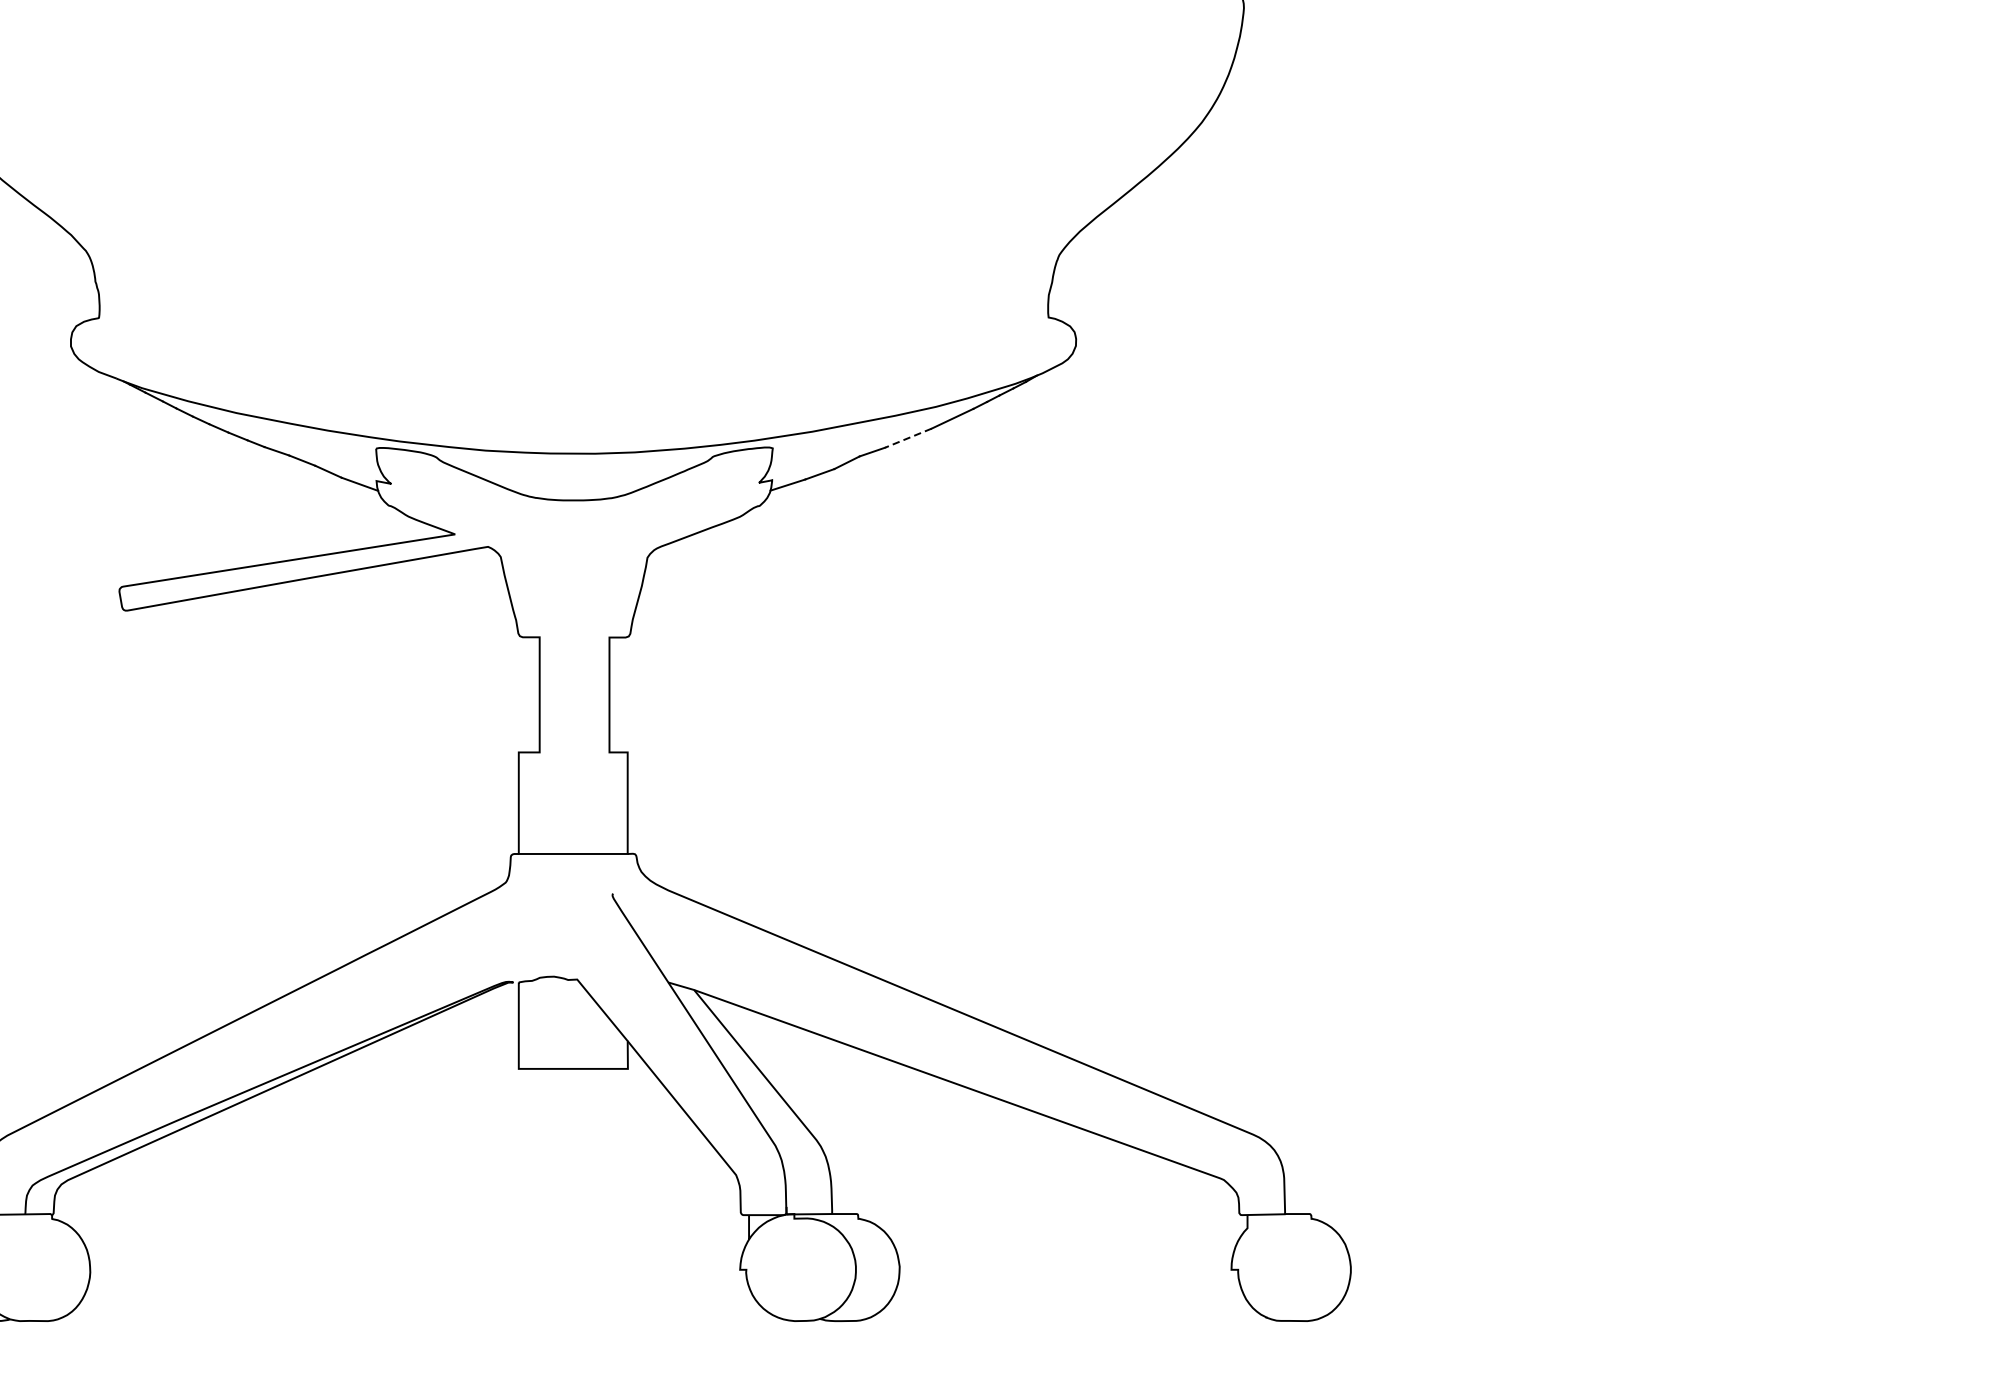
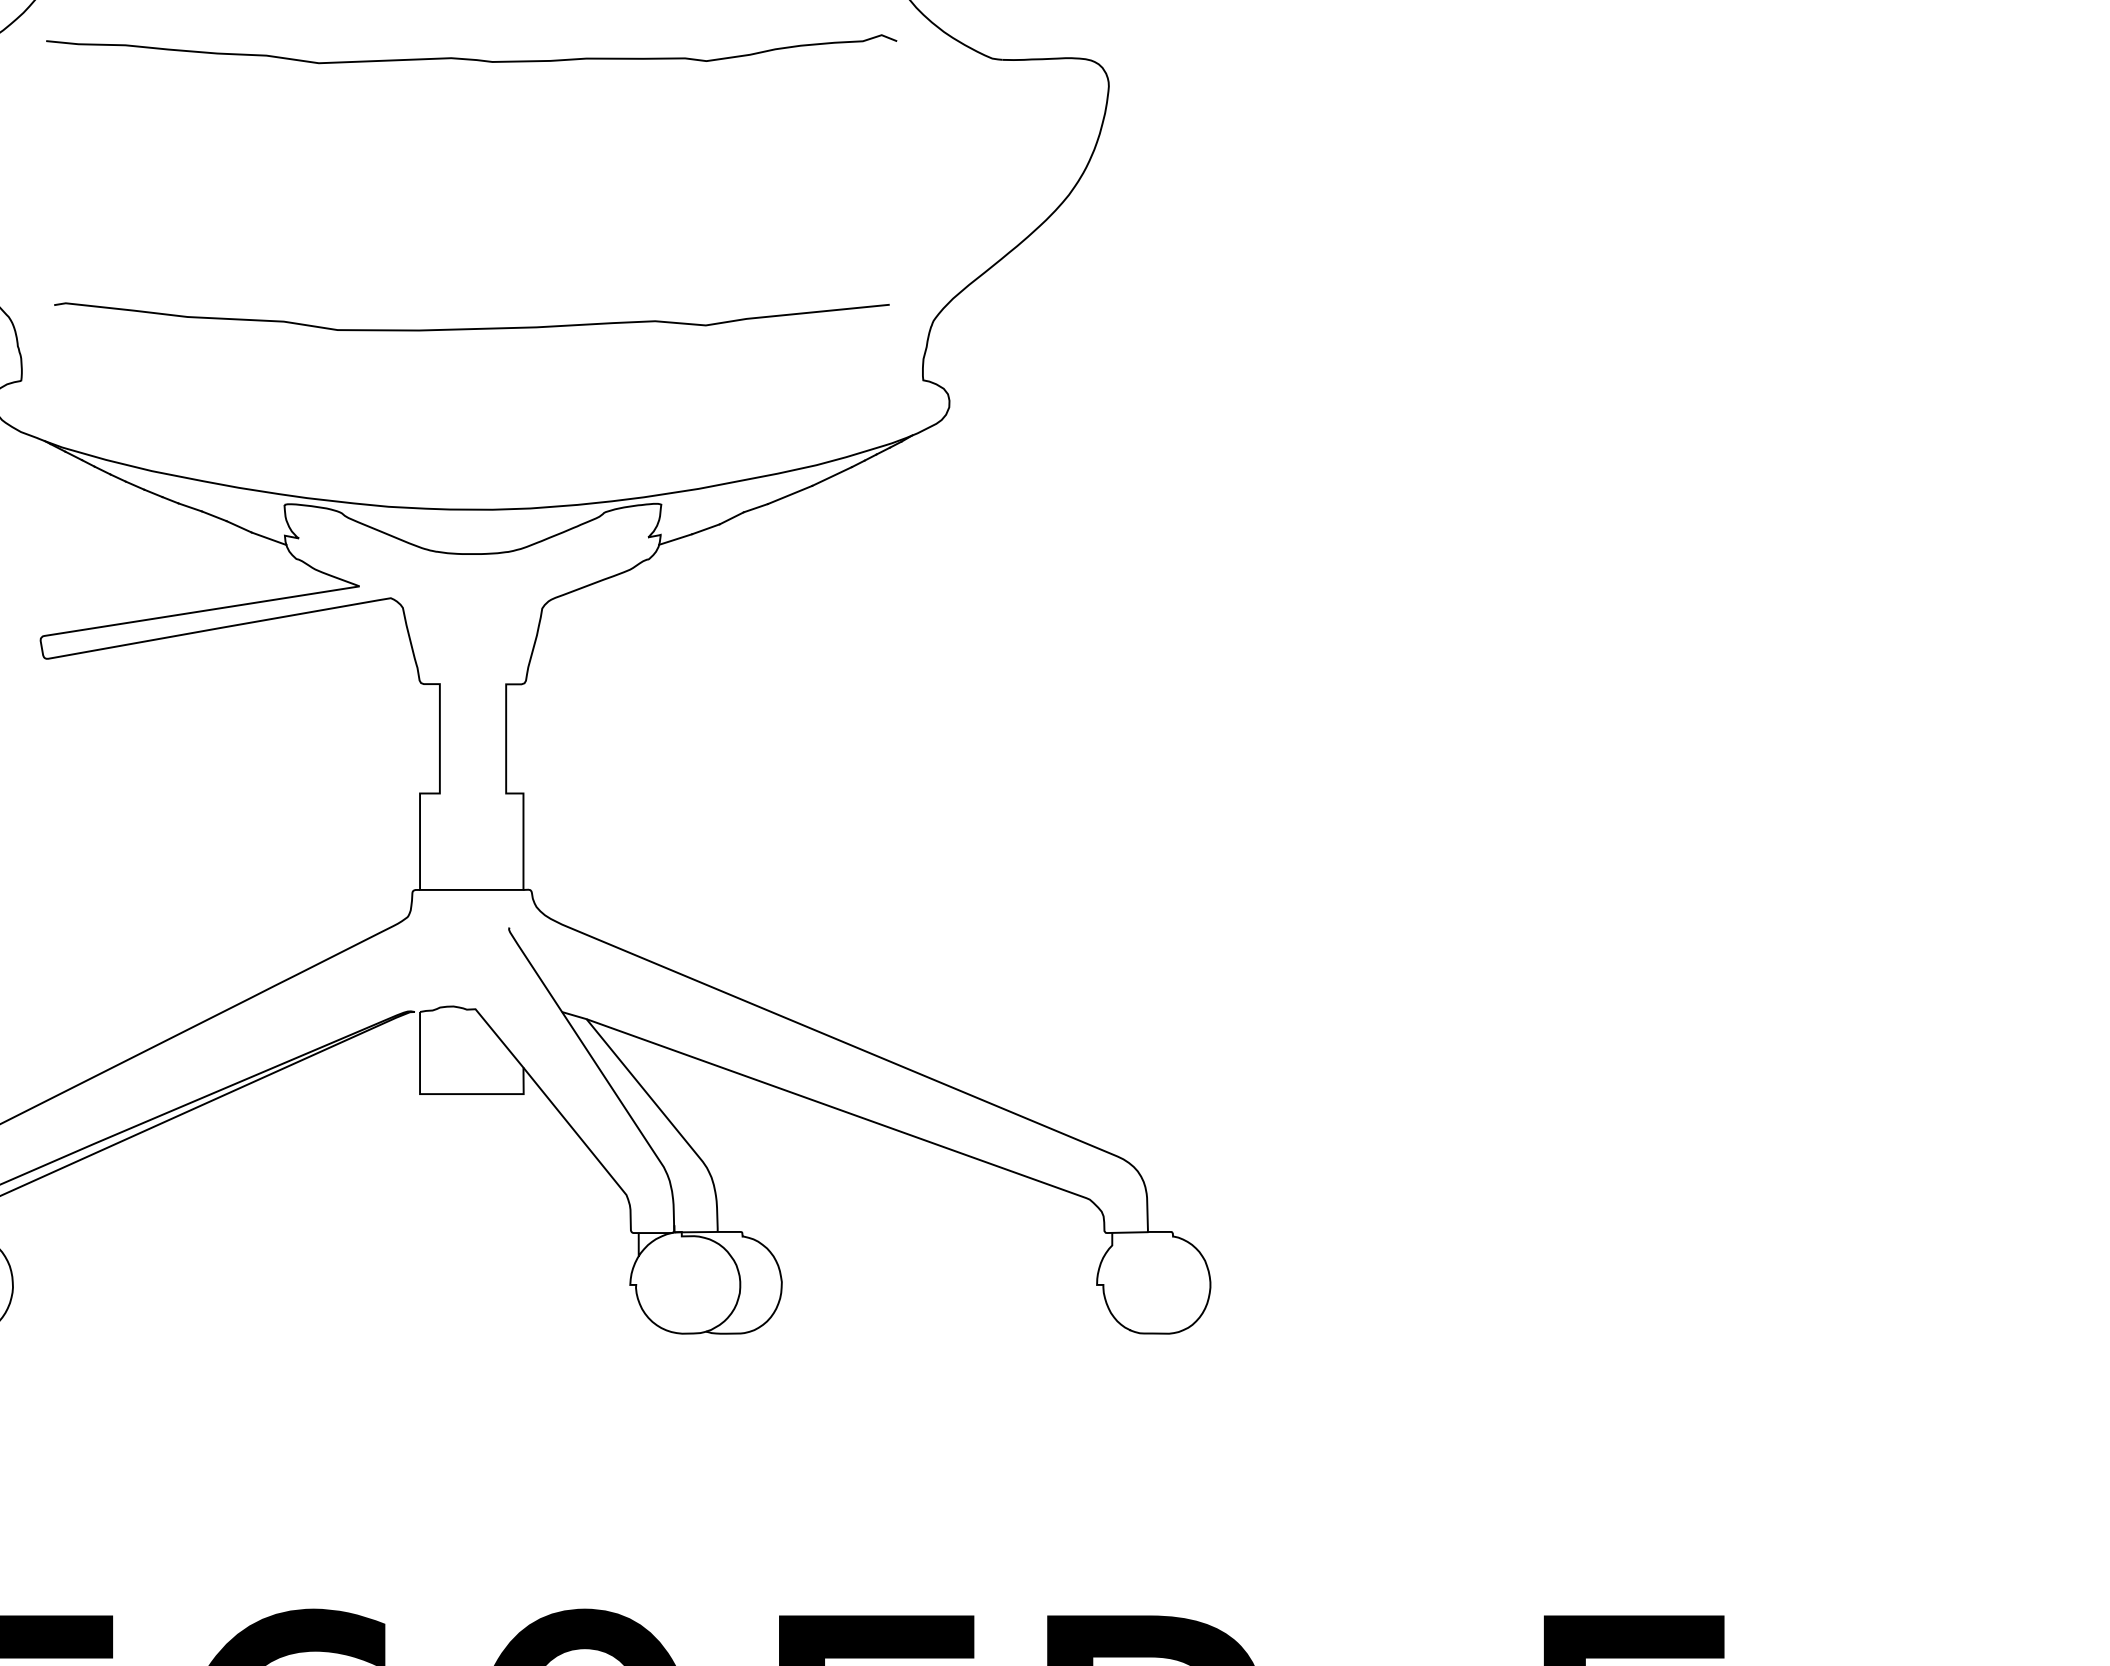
curve: (572, 262) -> (471, 328), added
line: (908, 437) -> (790, 494), dashed -> solid

